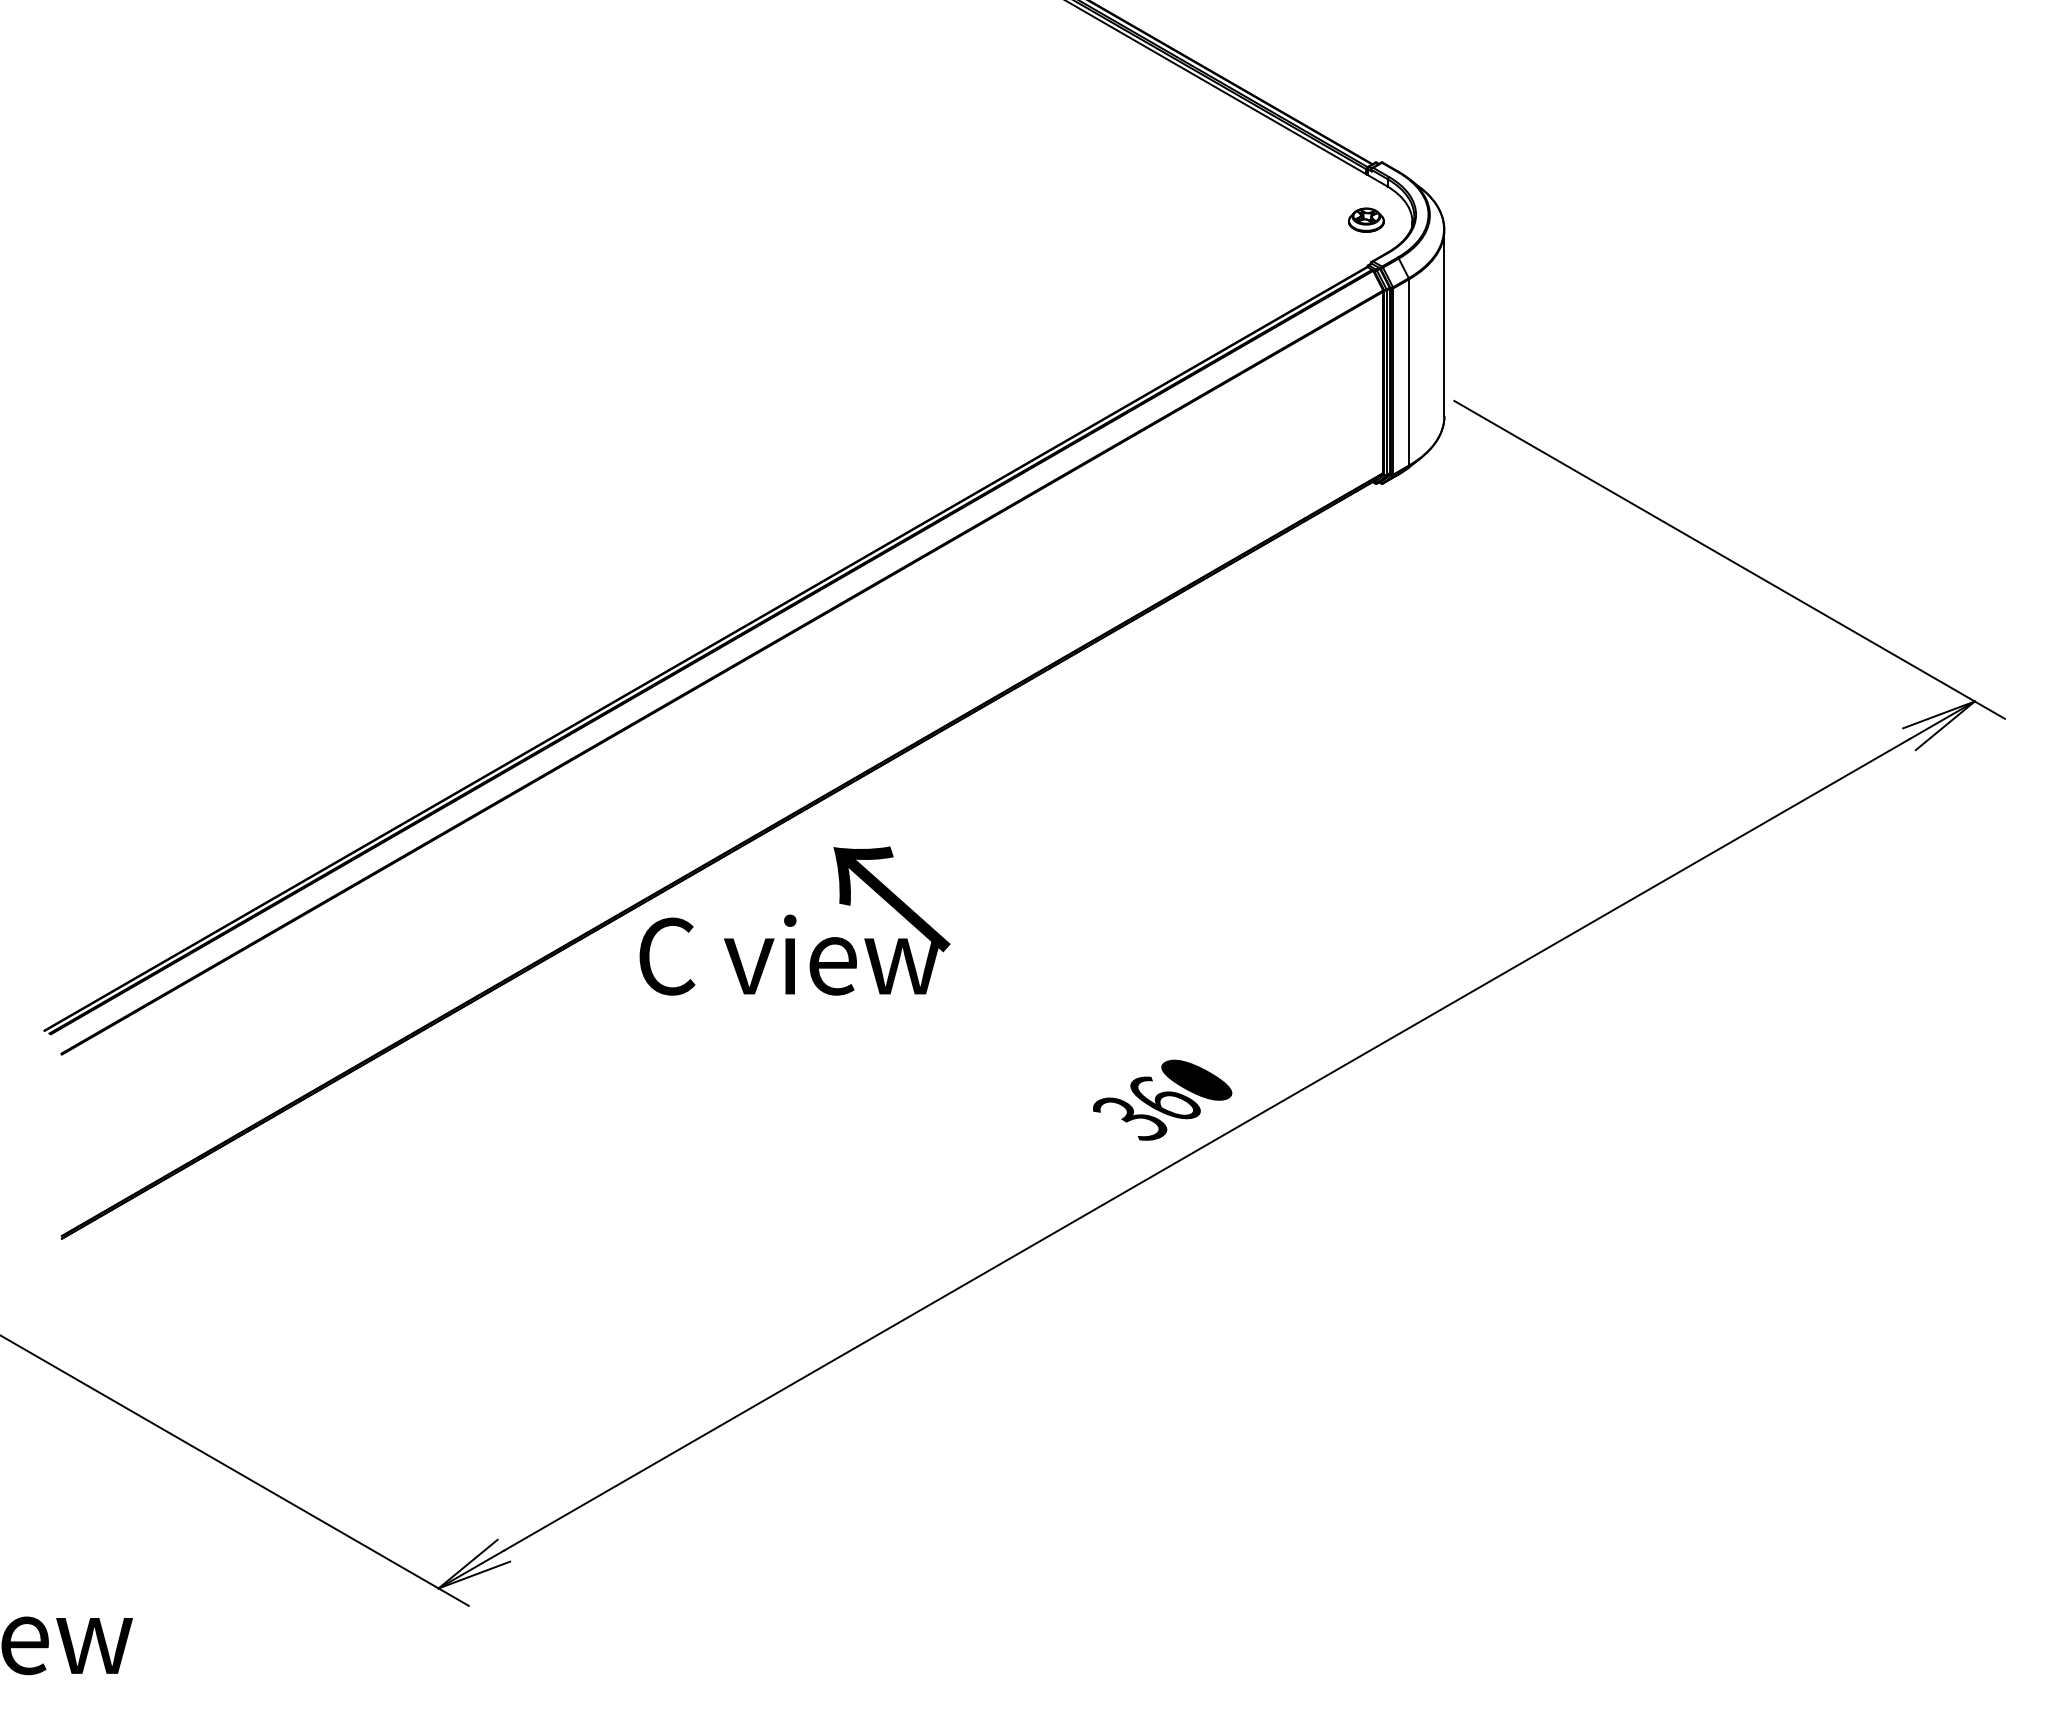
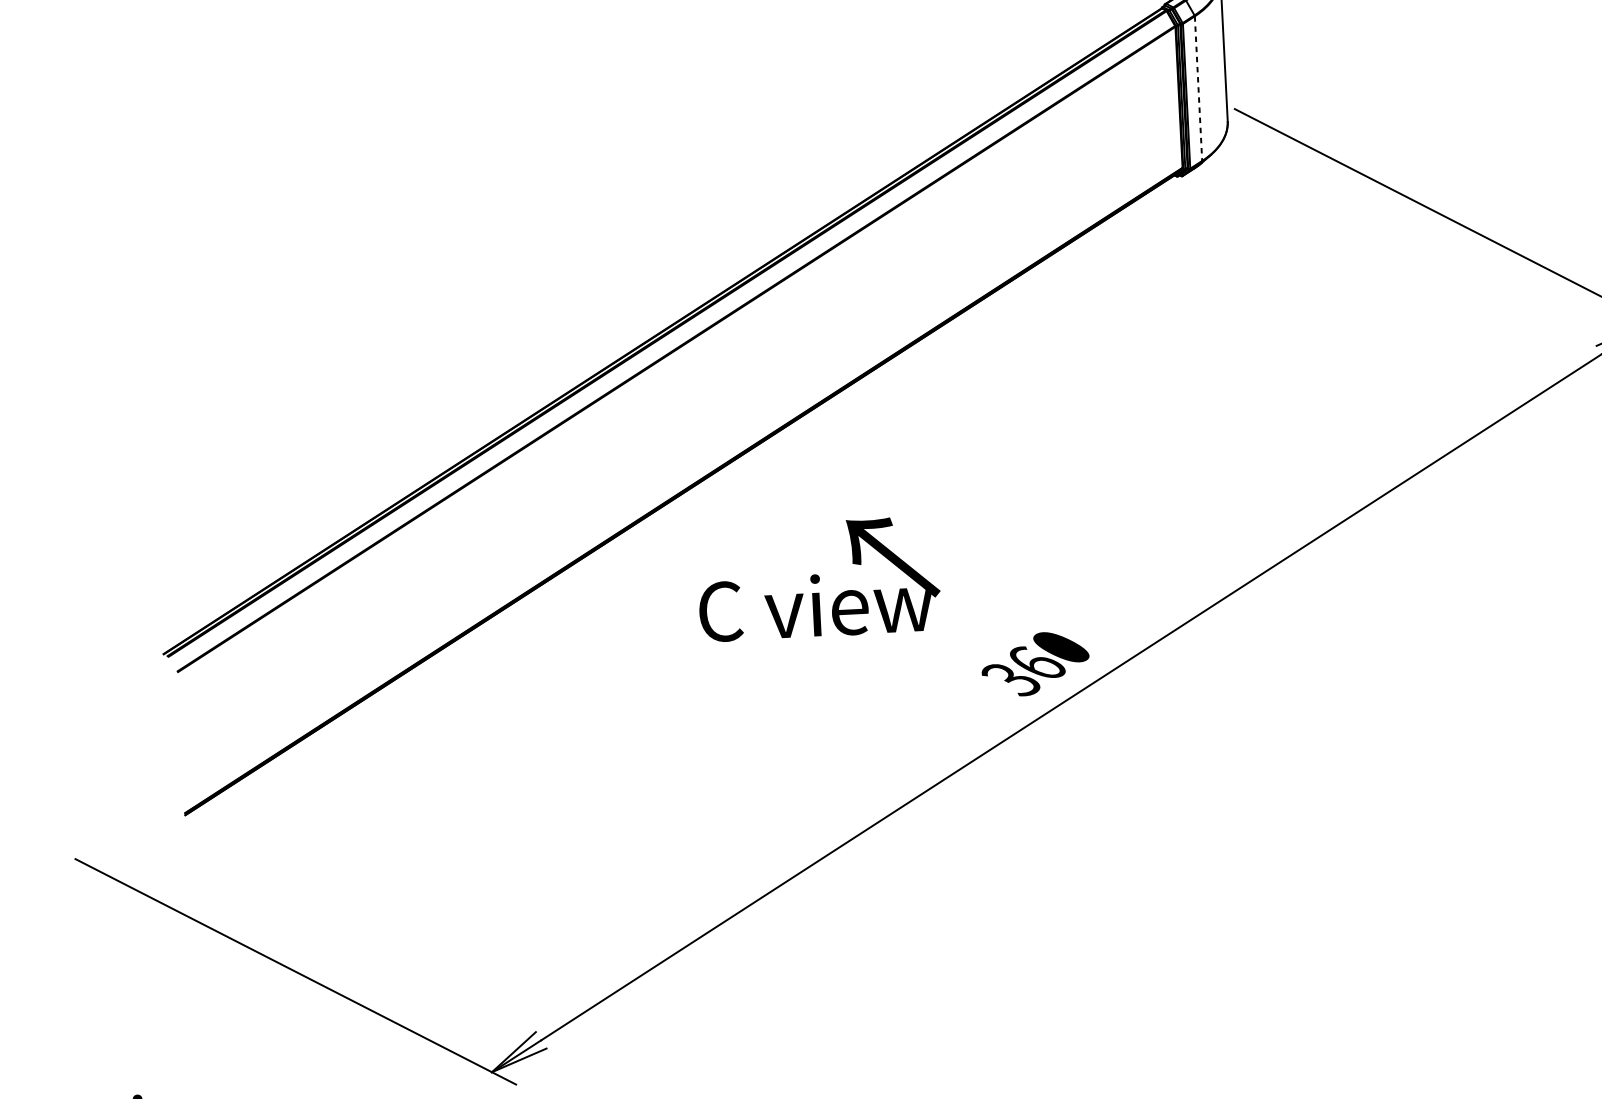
line: (1409, 372) -> (1198, 88), solid -> dashed
text: (794, 920) -> (818, 578), moved

